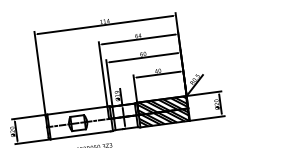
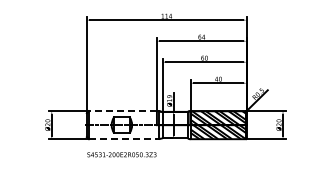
line: (77, 110) -> (122, 111), solid -> dashed
line: (80, 135) -> (122, 139), solid -> dashed

